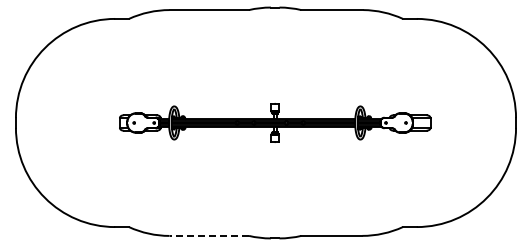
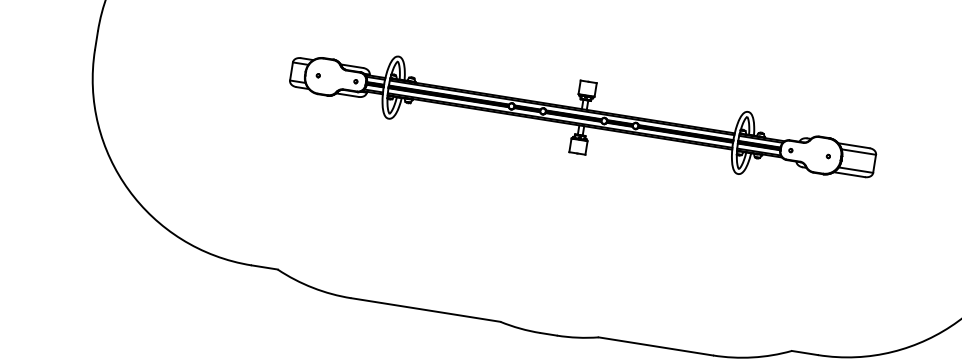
line: (209, 235) -> (426, 309), dashed -> solid

